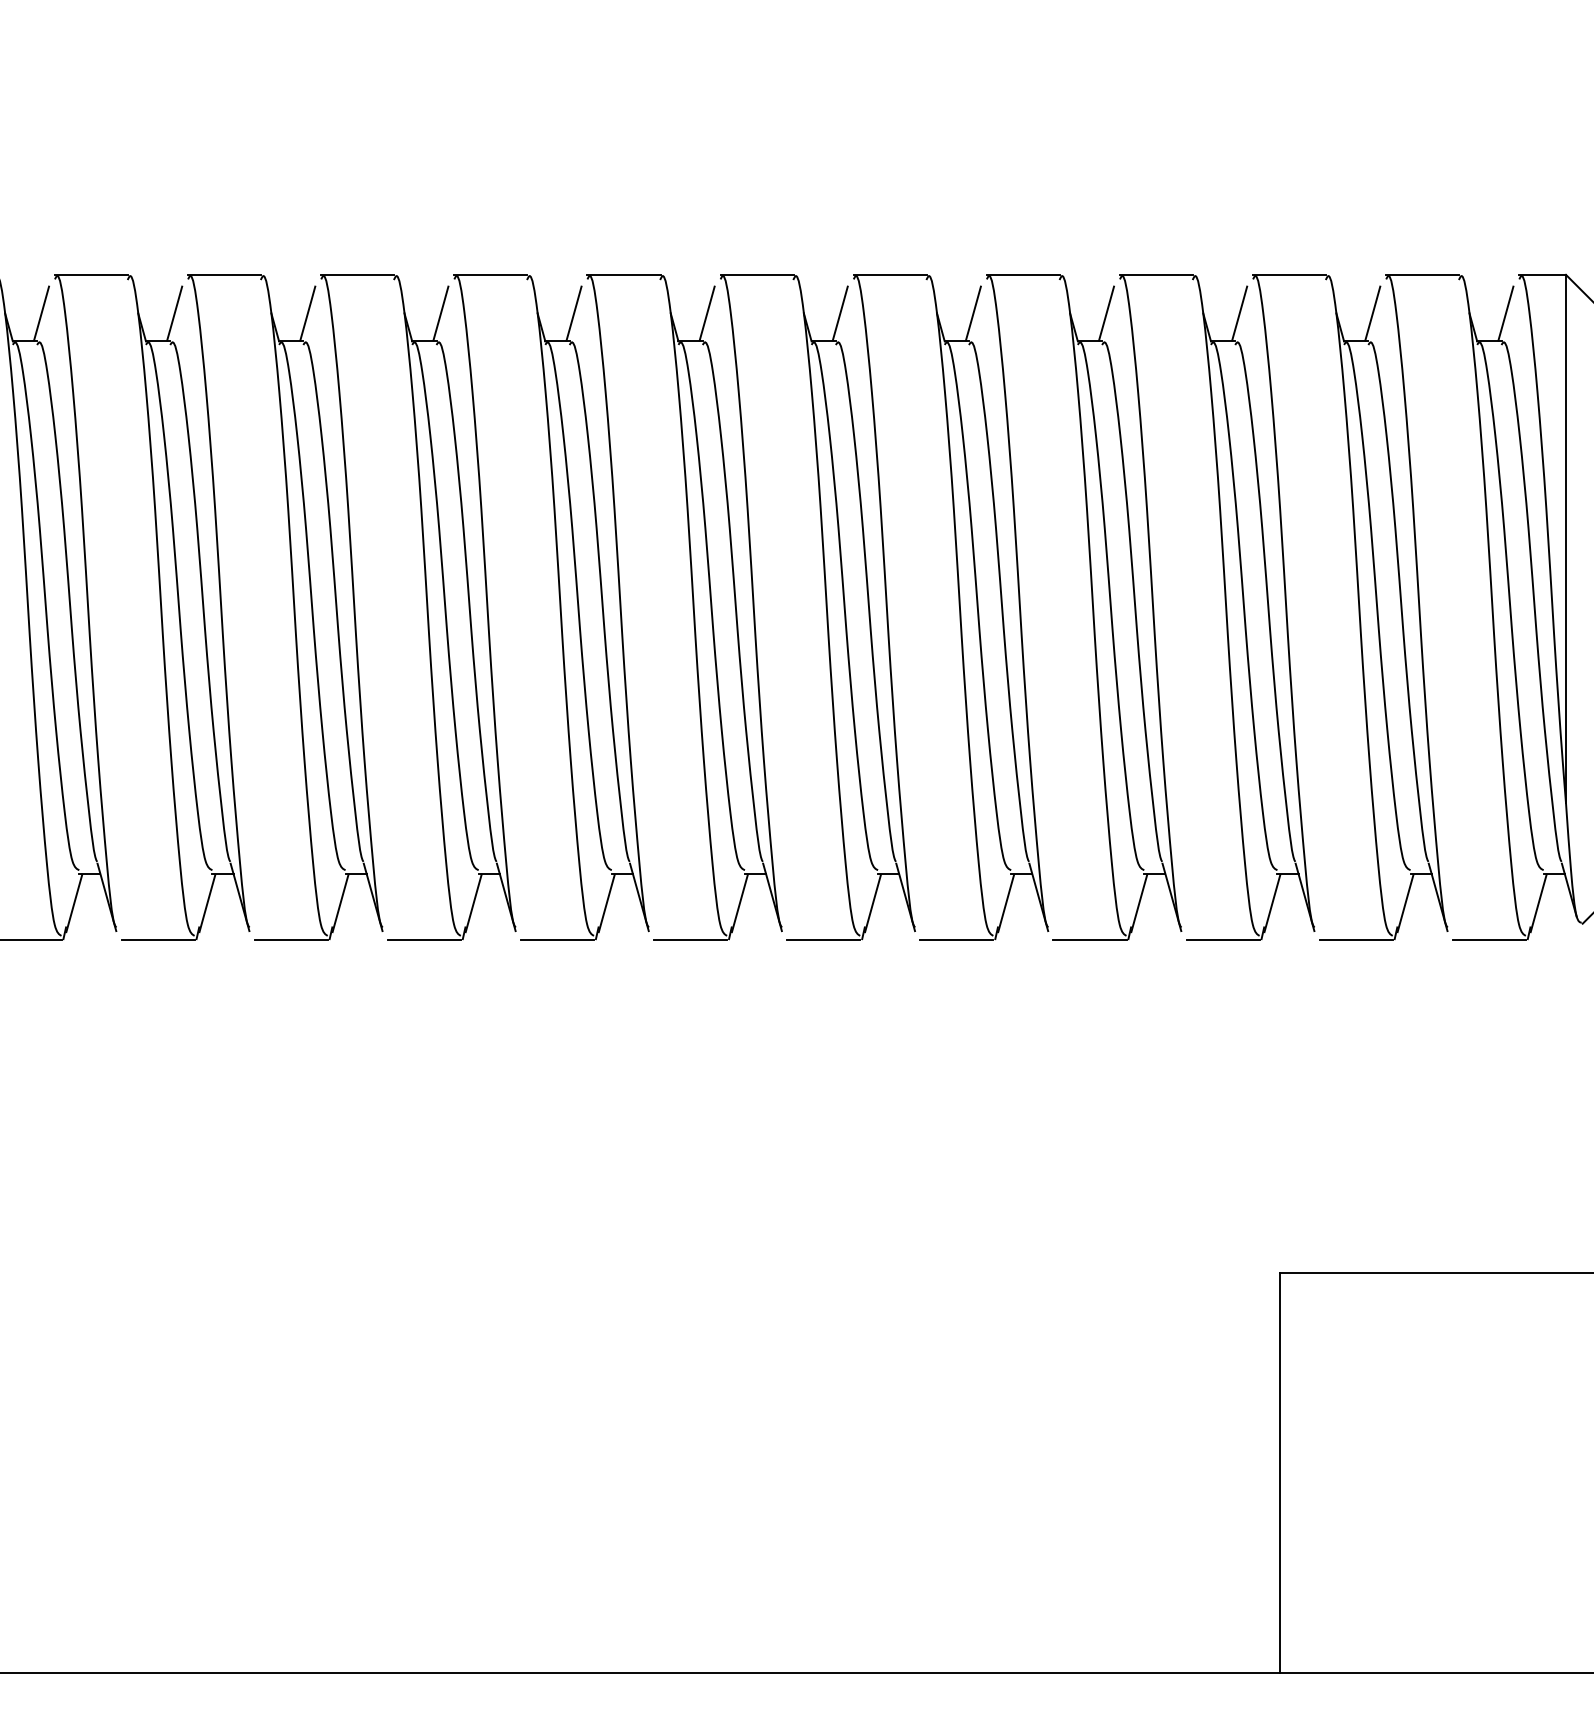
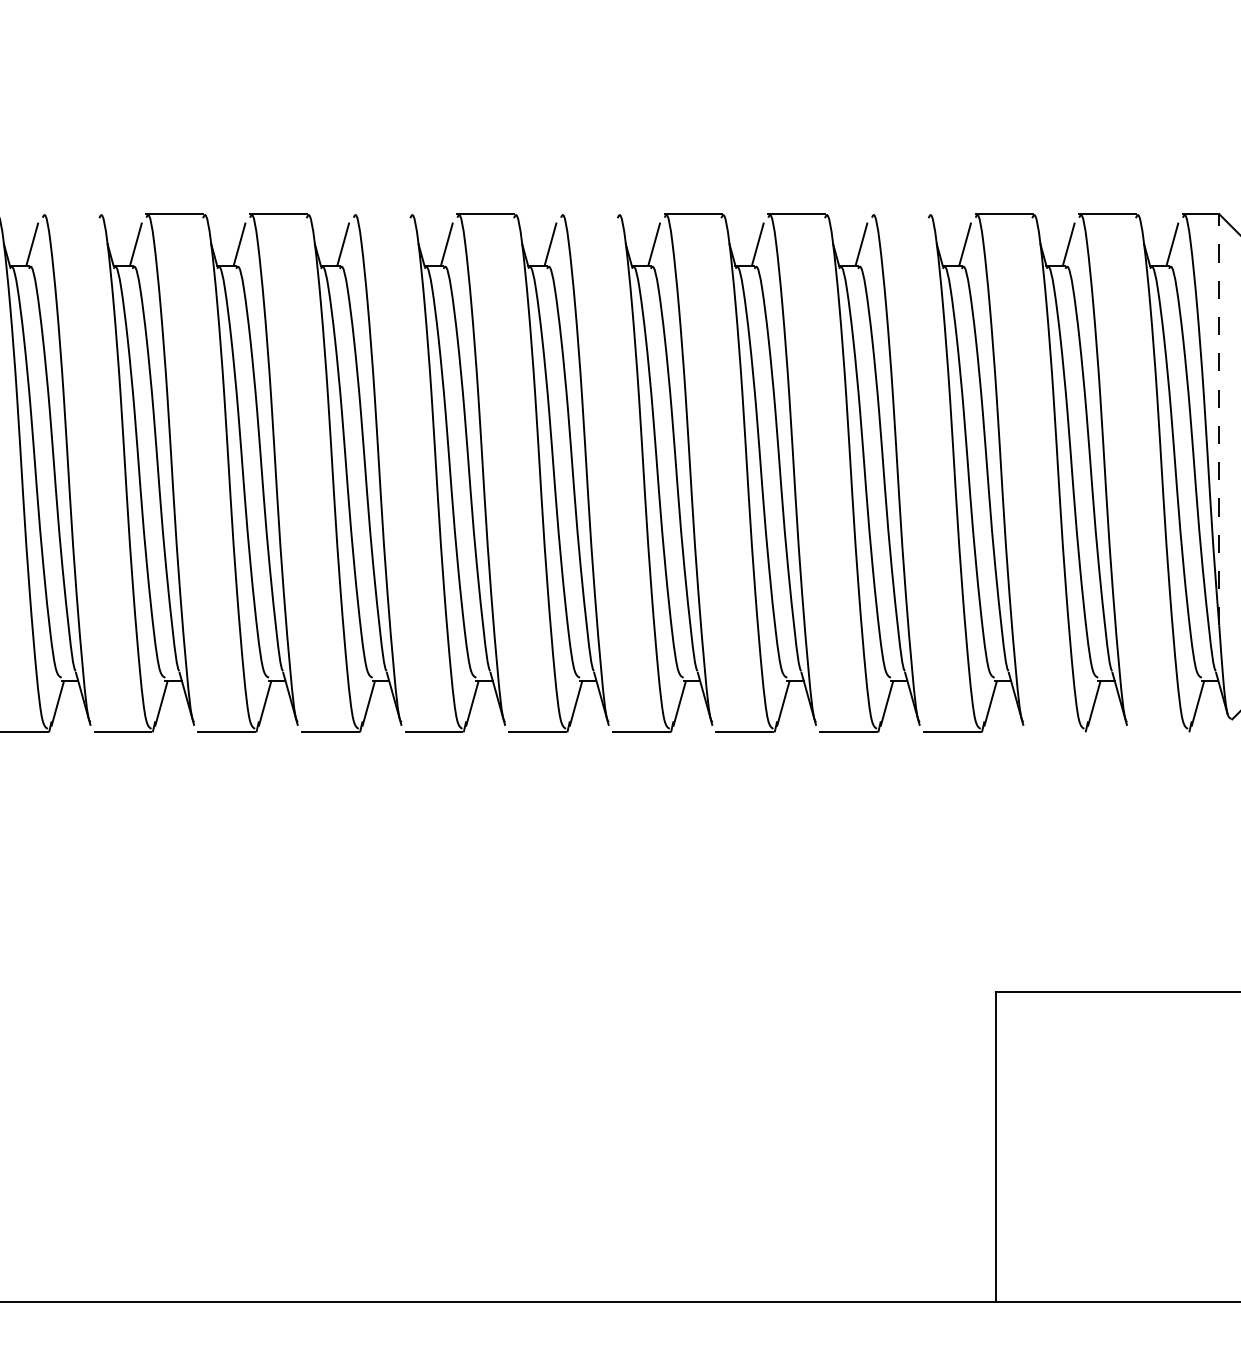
line: (91, 274) -> (71, 213), removed
line: (490, 274) -> (381, 213), removed
line: (756, 274) -> (588, 213), removed
line: (1156, 274) -> (900, 213), removed
line: (1565, 538) -> (1218, 419), solid -> dashed
line: (1355, 940) -> (1055, 732), removed
line: (1488, 940) -> (1158, 732), removed

